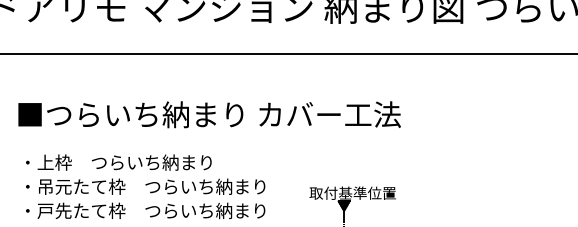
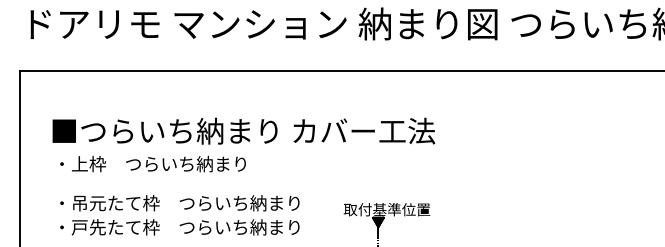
text: (118, 162) -> (152, 163), moved

